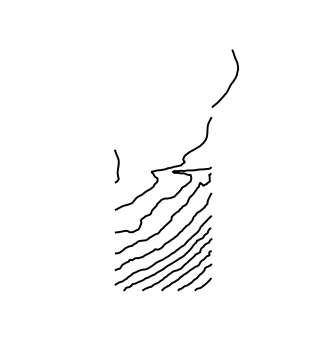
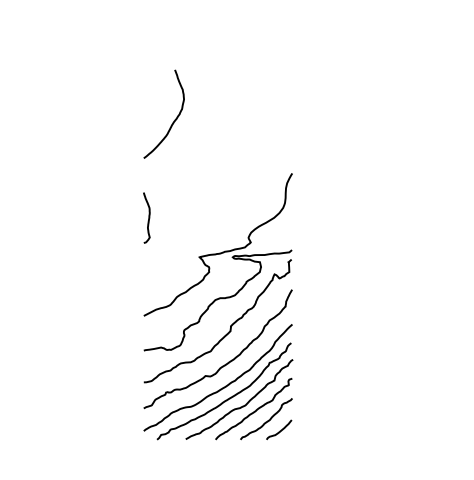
curve: (230, 83) -> (172, 121), moved
curve: (117, 166) -> (147, 218), moved

